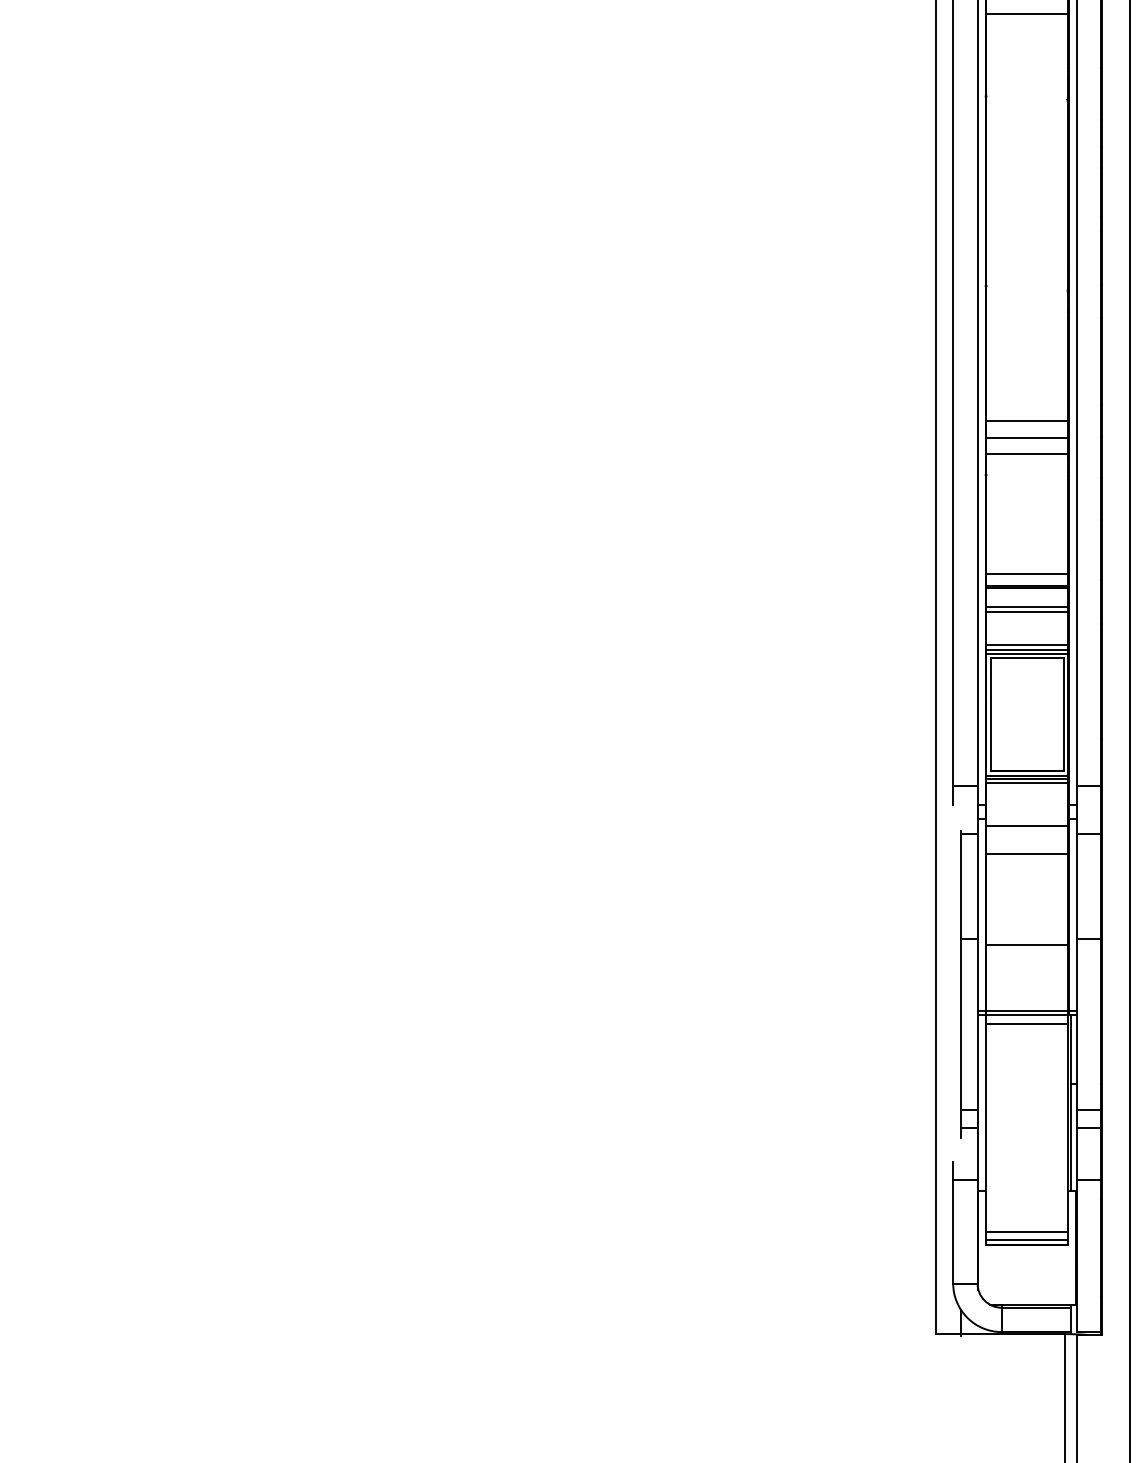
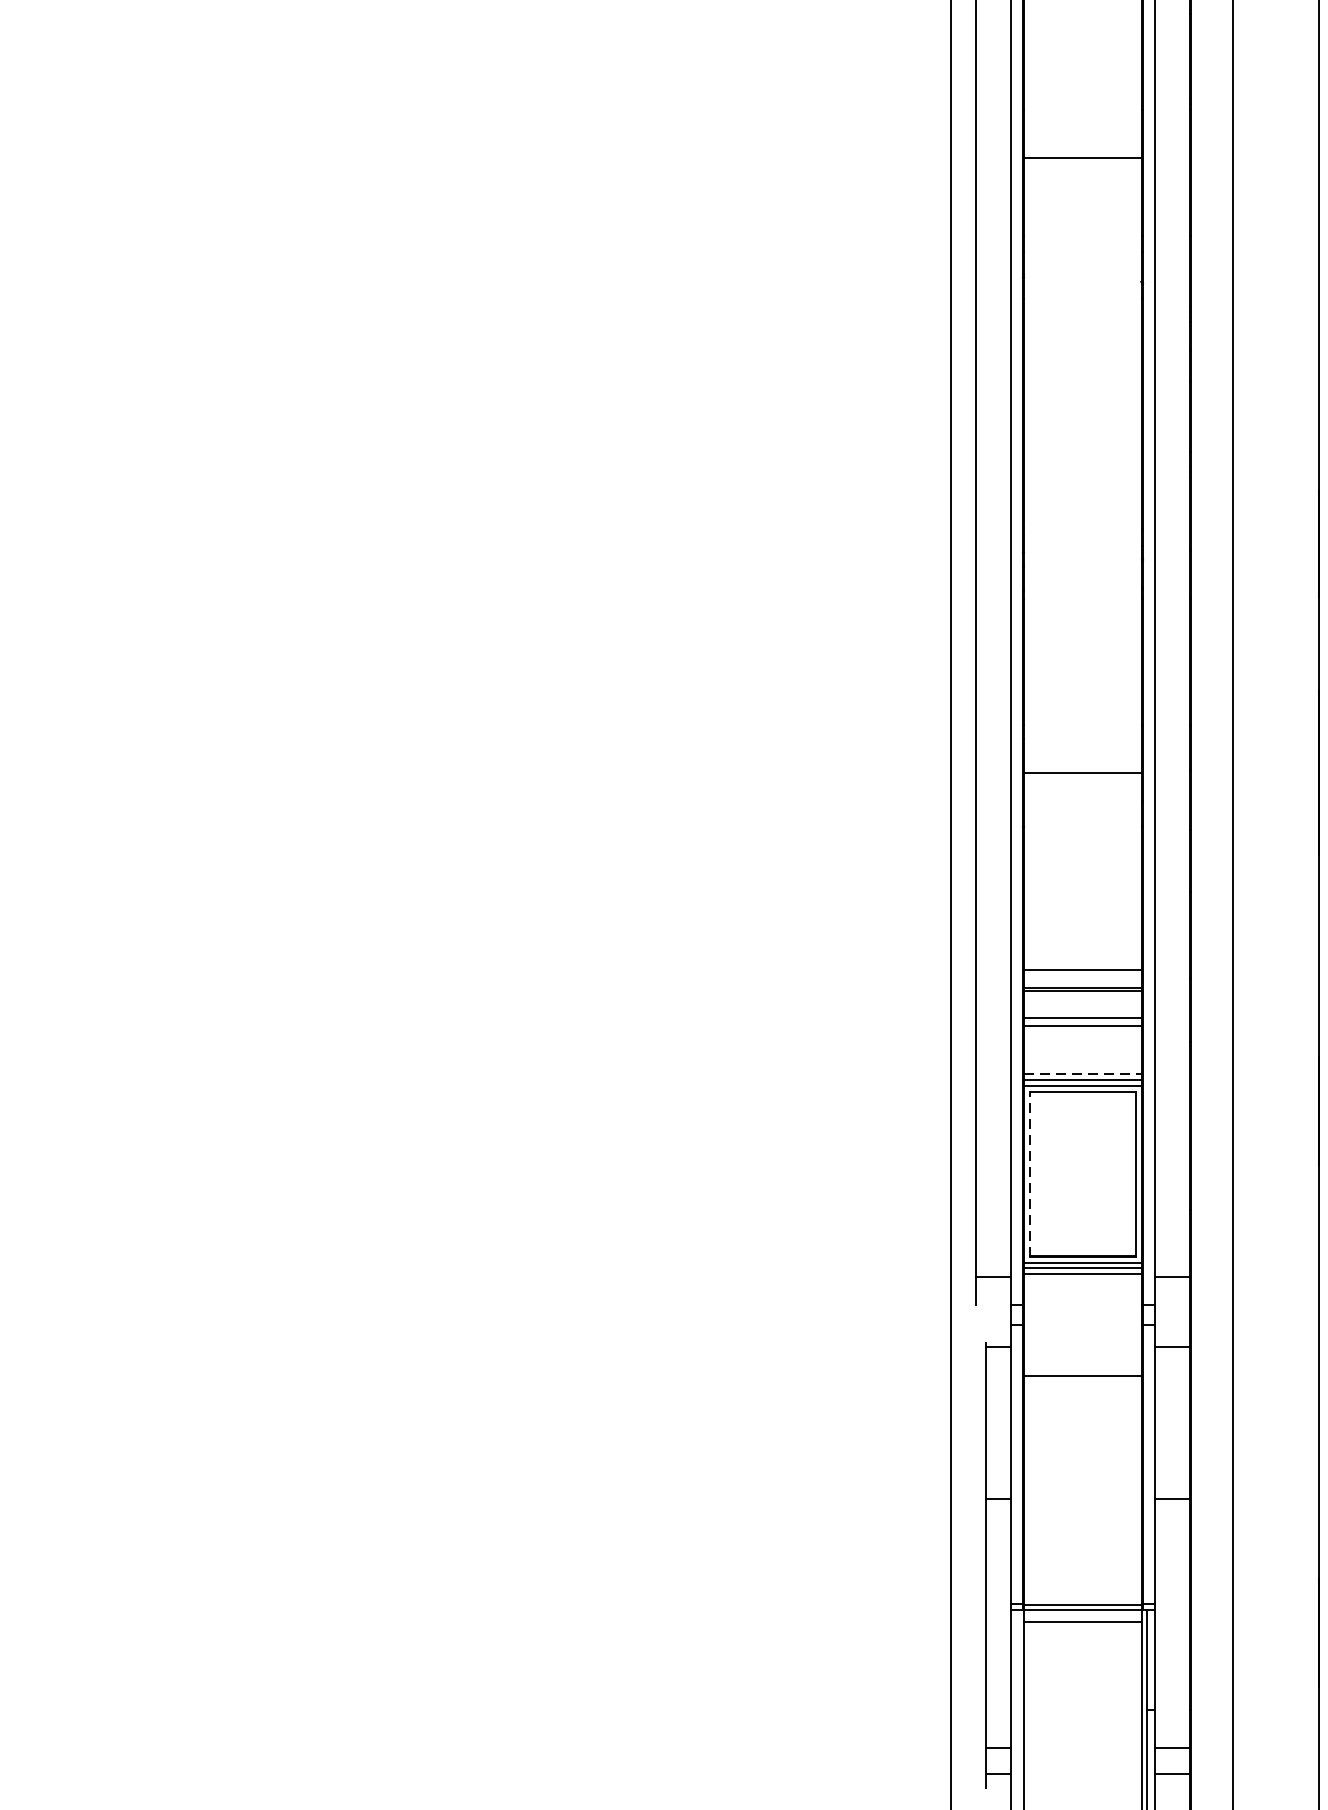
line: (1026, 420) -> (1082, 747), removed
line: (1026, 454) -> (1082, 796), removed
line: (1027, 645) -> (1083, 1073), solid -> dashed
line: (990, 714) -> (1029, 1174), solid -> dashed
line: (1026, 826) -> (1082, 1336), removed
line: (1026, 944) -> (1082, 1507), removed

